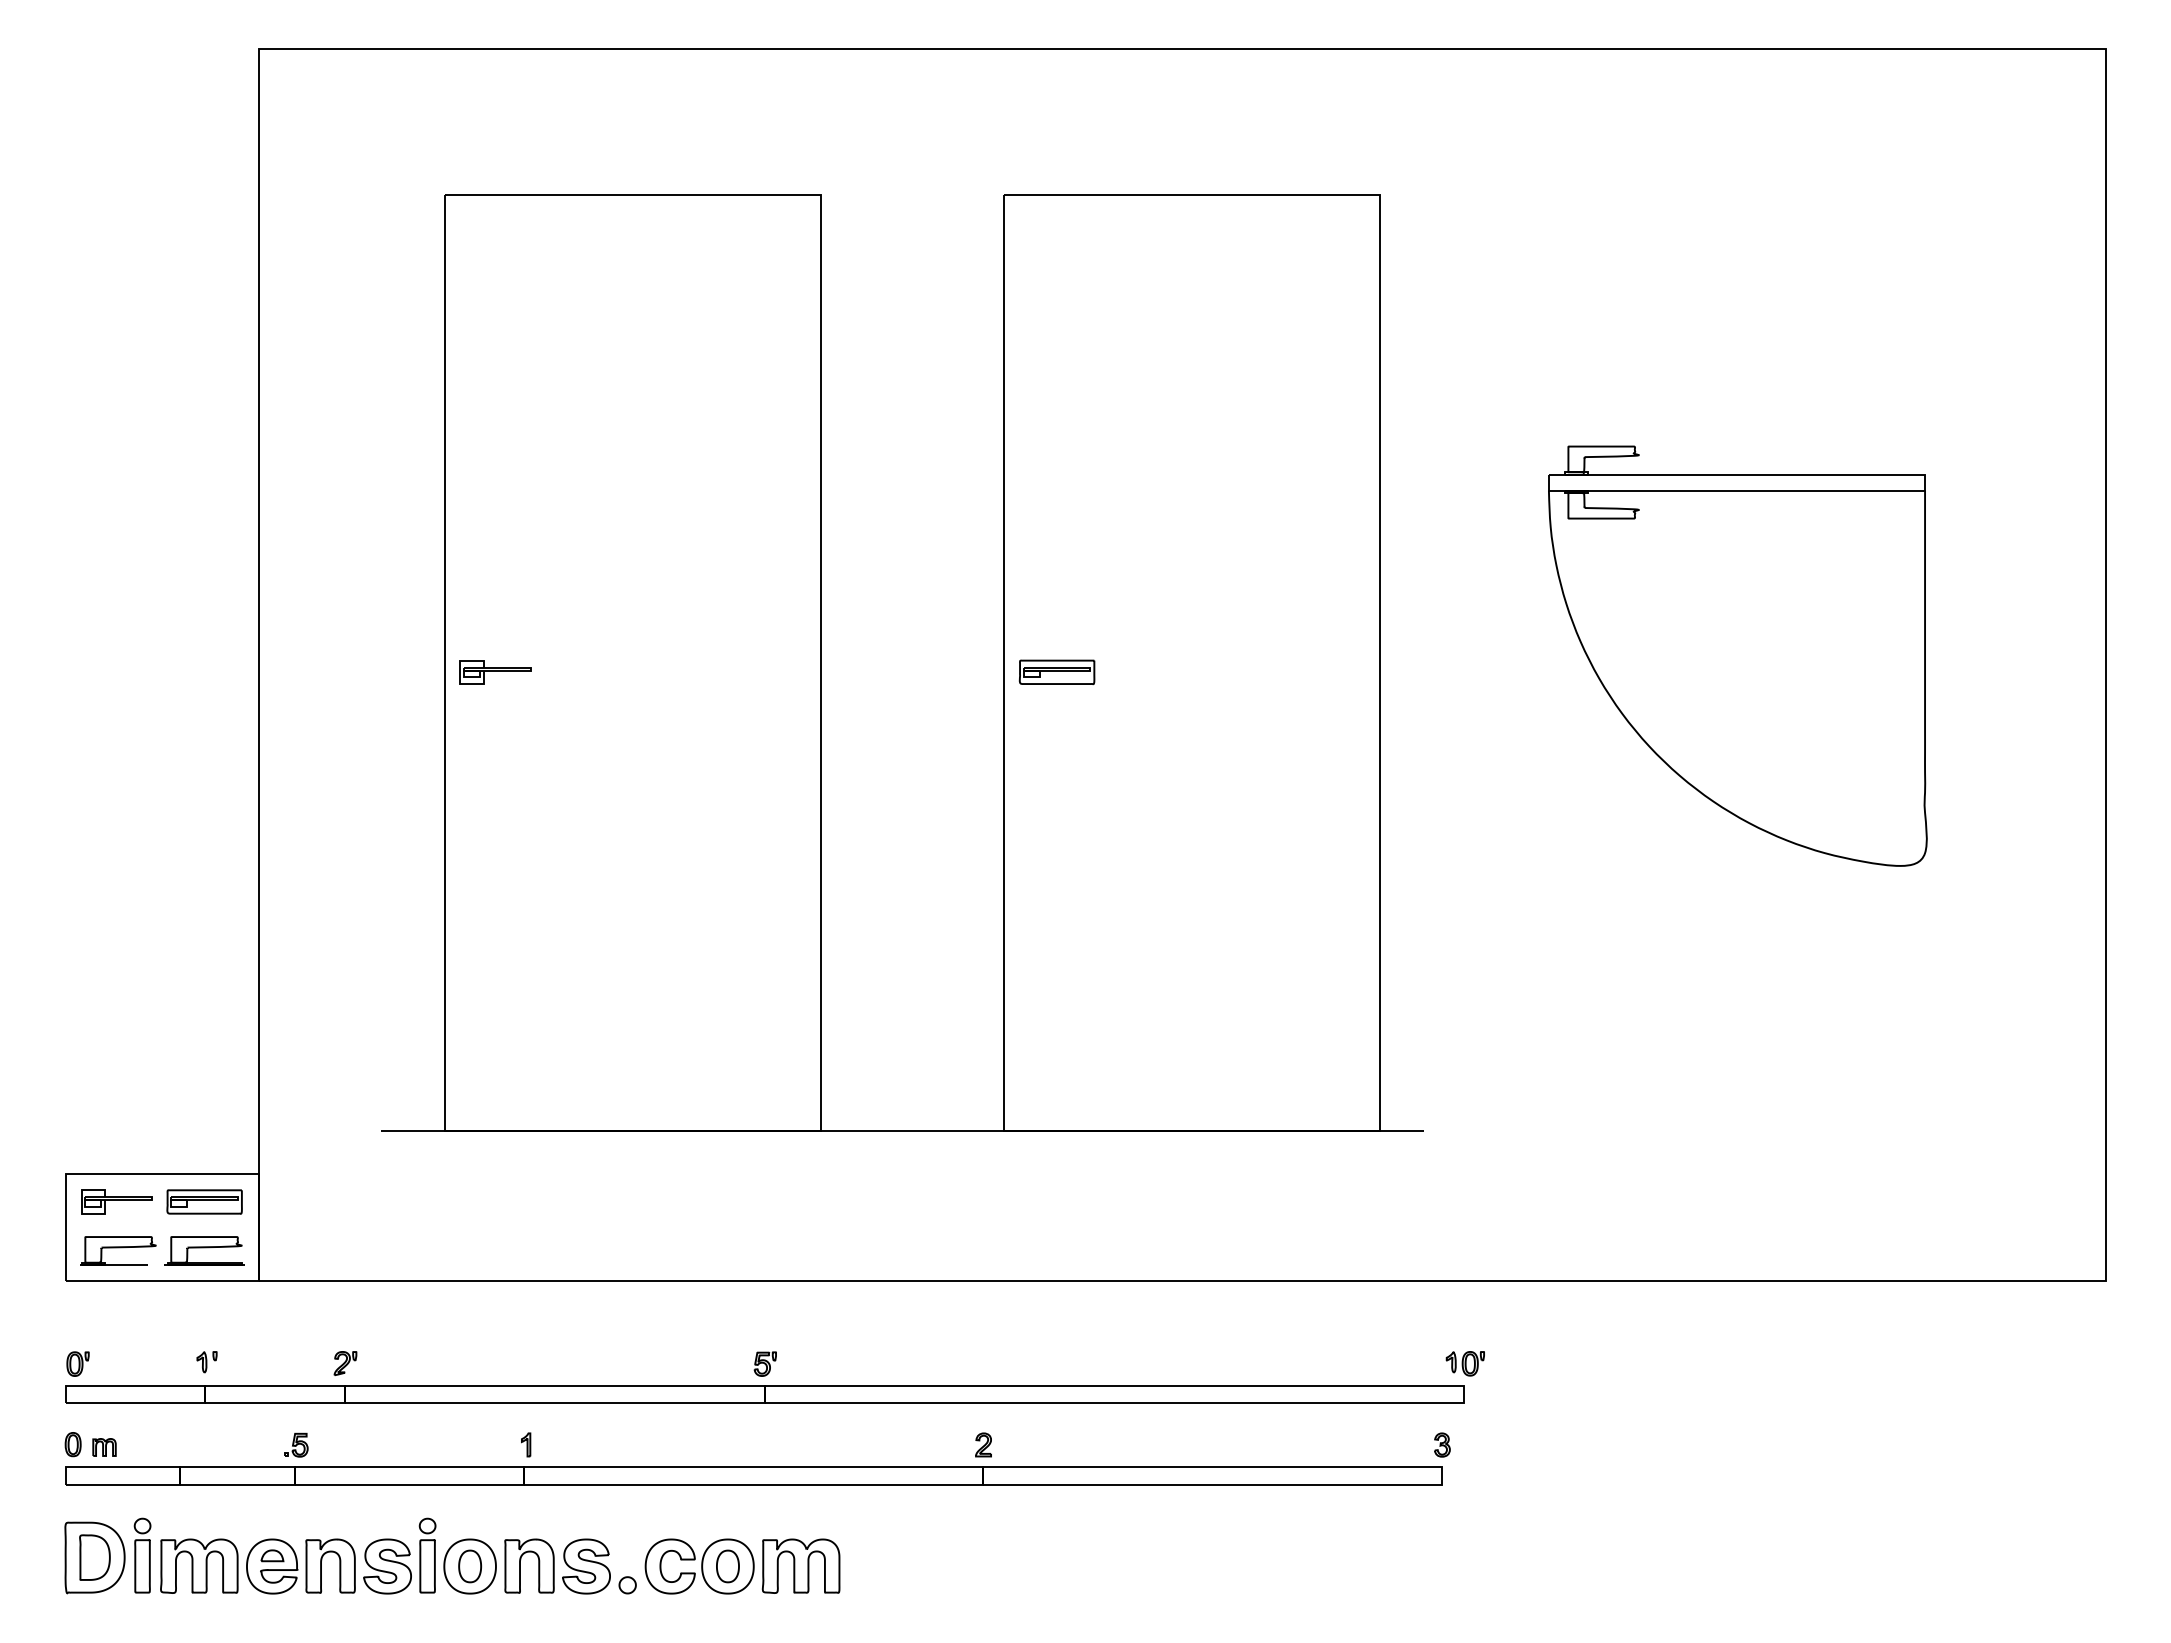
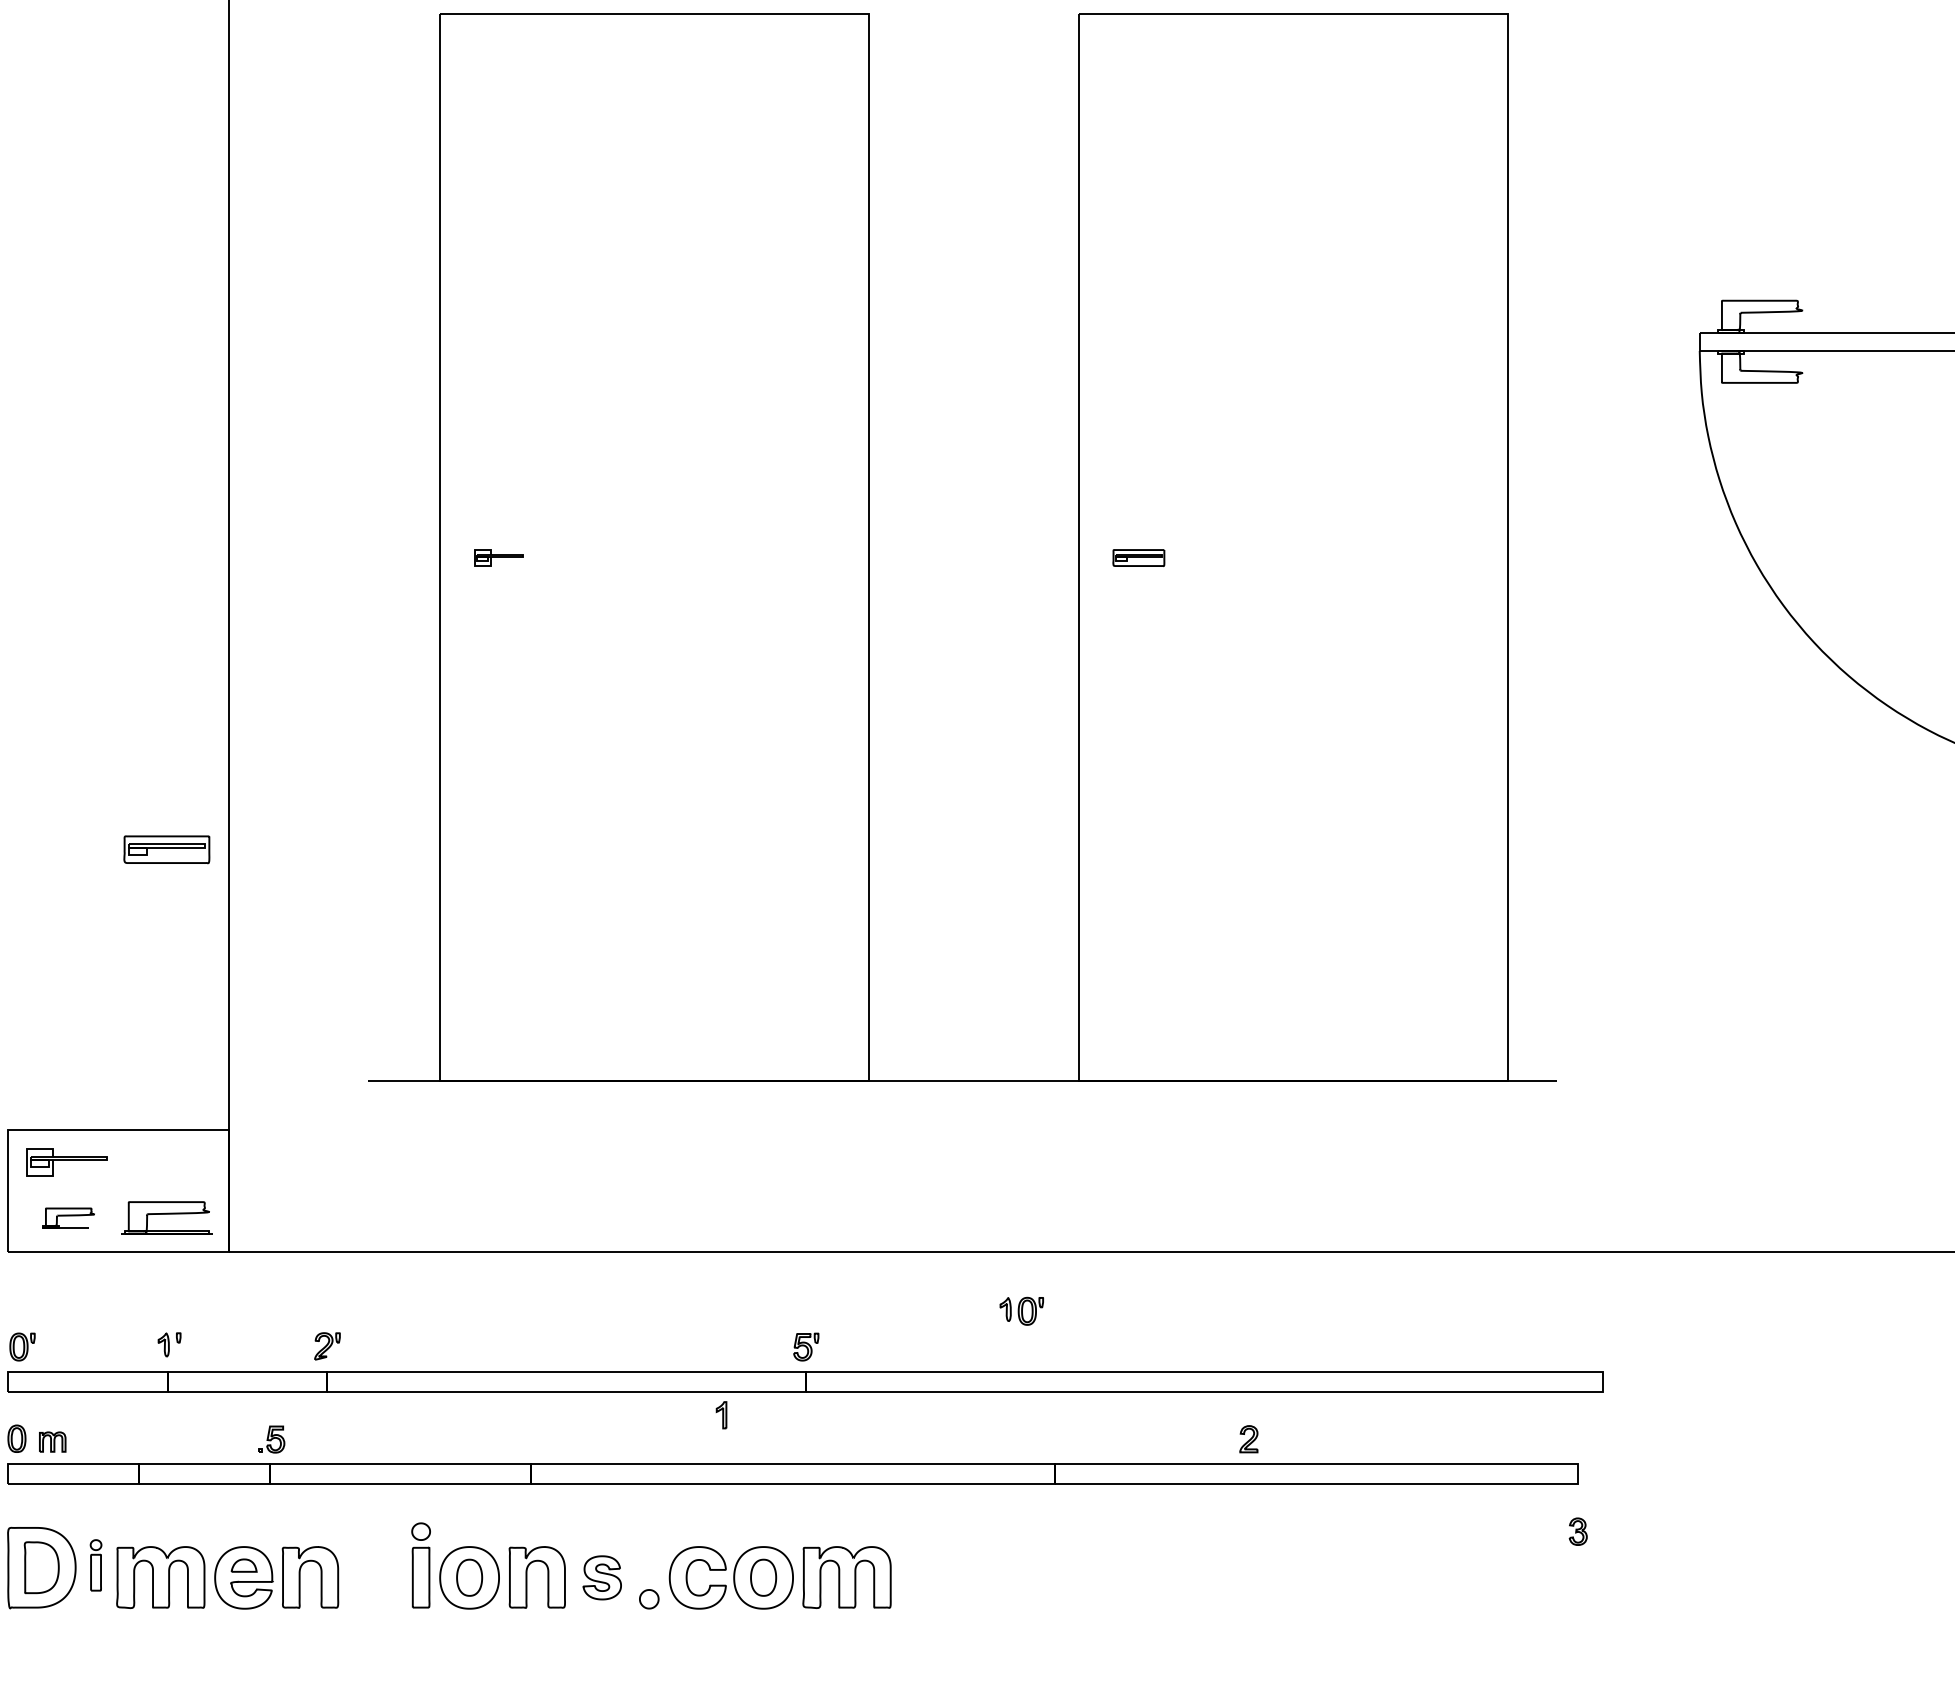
part: (1056, 671) -> (1138, 557), size x0.6
part: (495, 672) -> (498, 558), size x0.6
part: (204, 1201) -> (166, 849), moved
part: (118, 1250) -> (68, 1217), size x0.6
part: (1464, 1363) -> (1020, 1310), moved
part: (526, 1444) -> (722, 1414), moved
part: (983, 1444) -> (1248, 1438), moved
part: (1442, 1444) -> (1578, 1531), moved
part: (142, 1555) -> (96, 1565), size x0.6
part: (387, 1566) -> (375, 1577), removed
part: (586, 1566) -> (602, 1577), size x0.7

